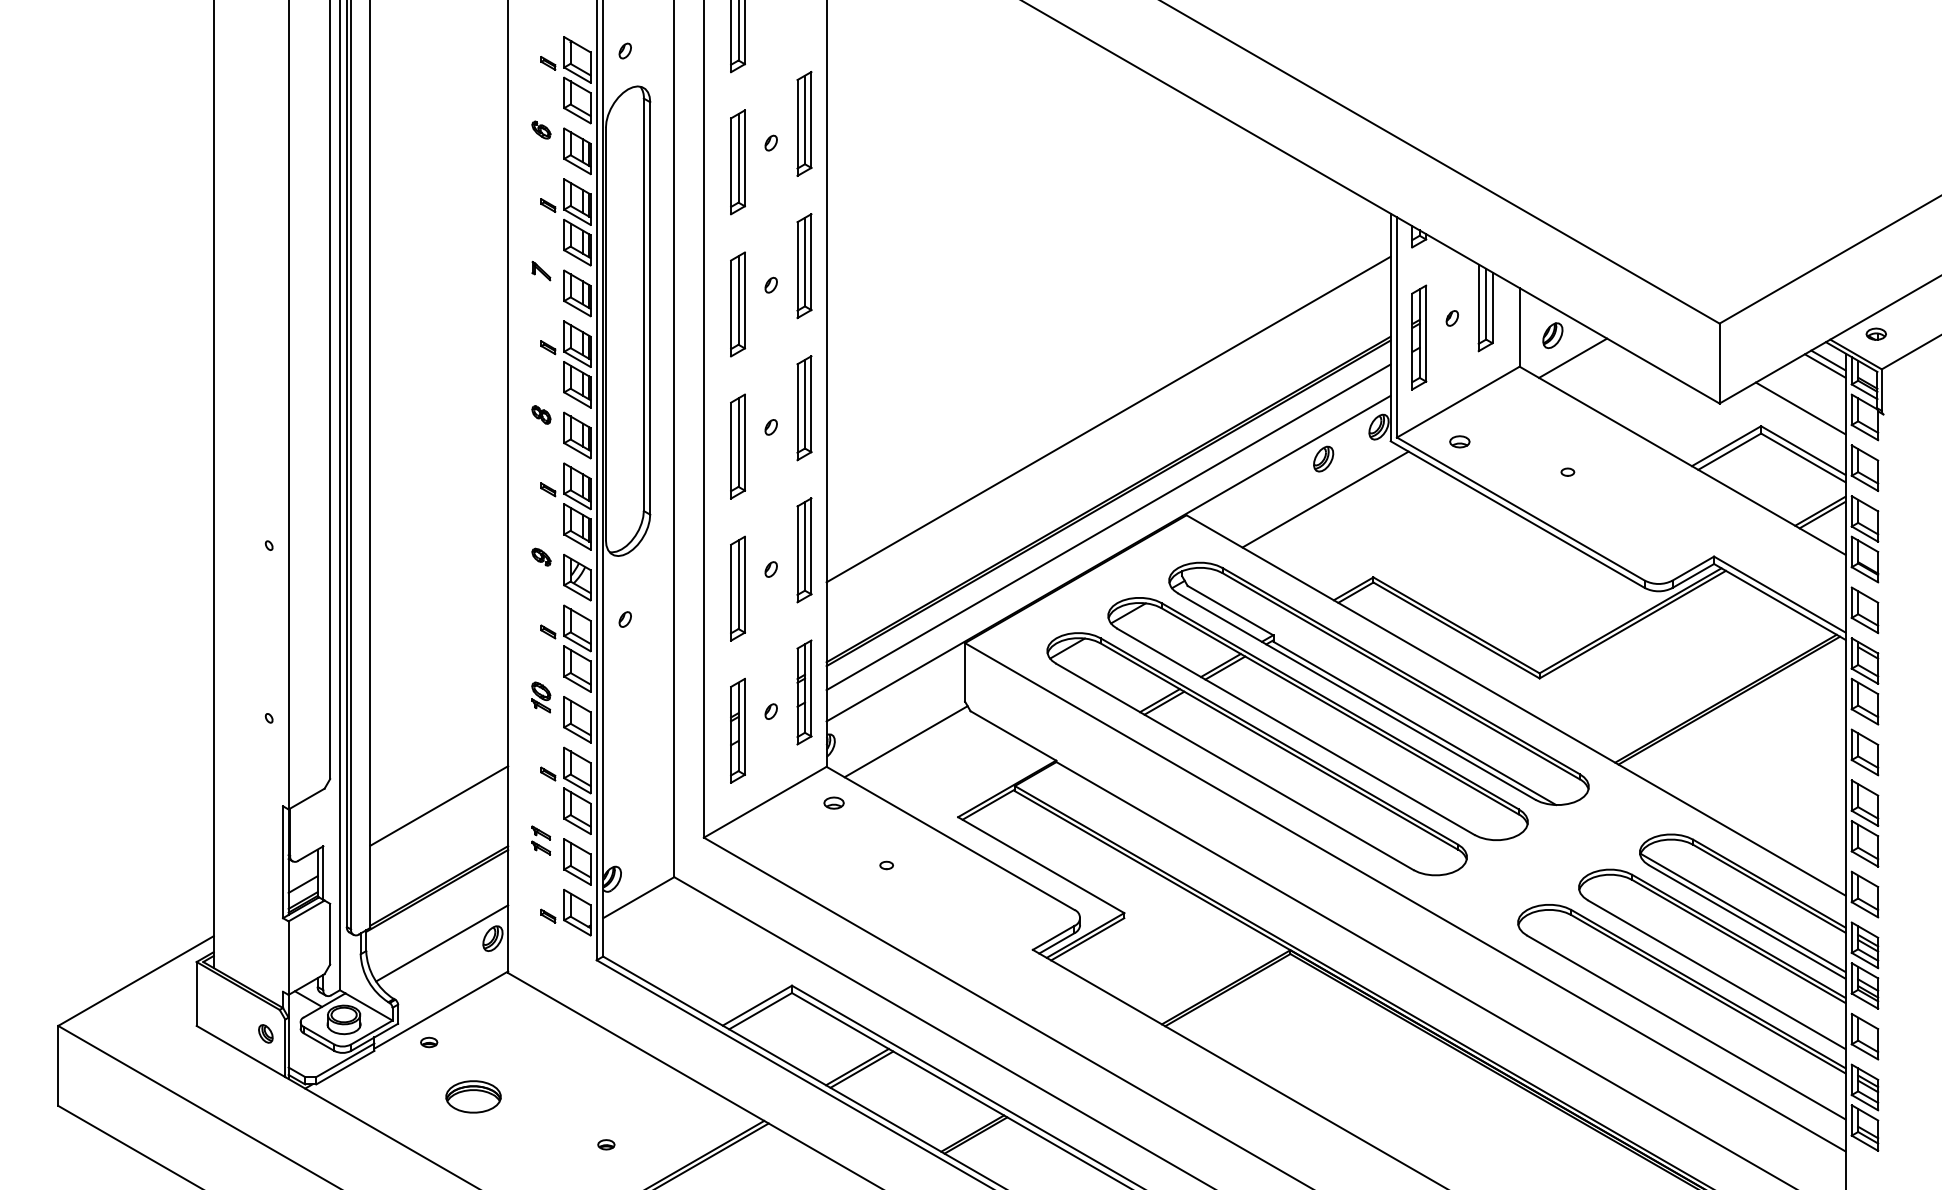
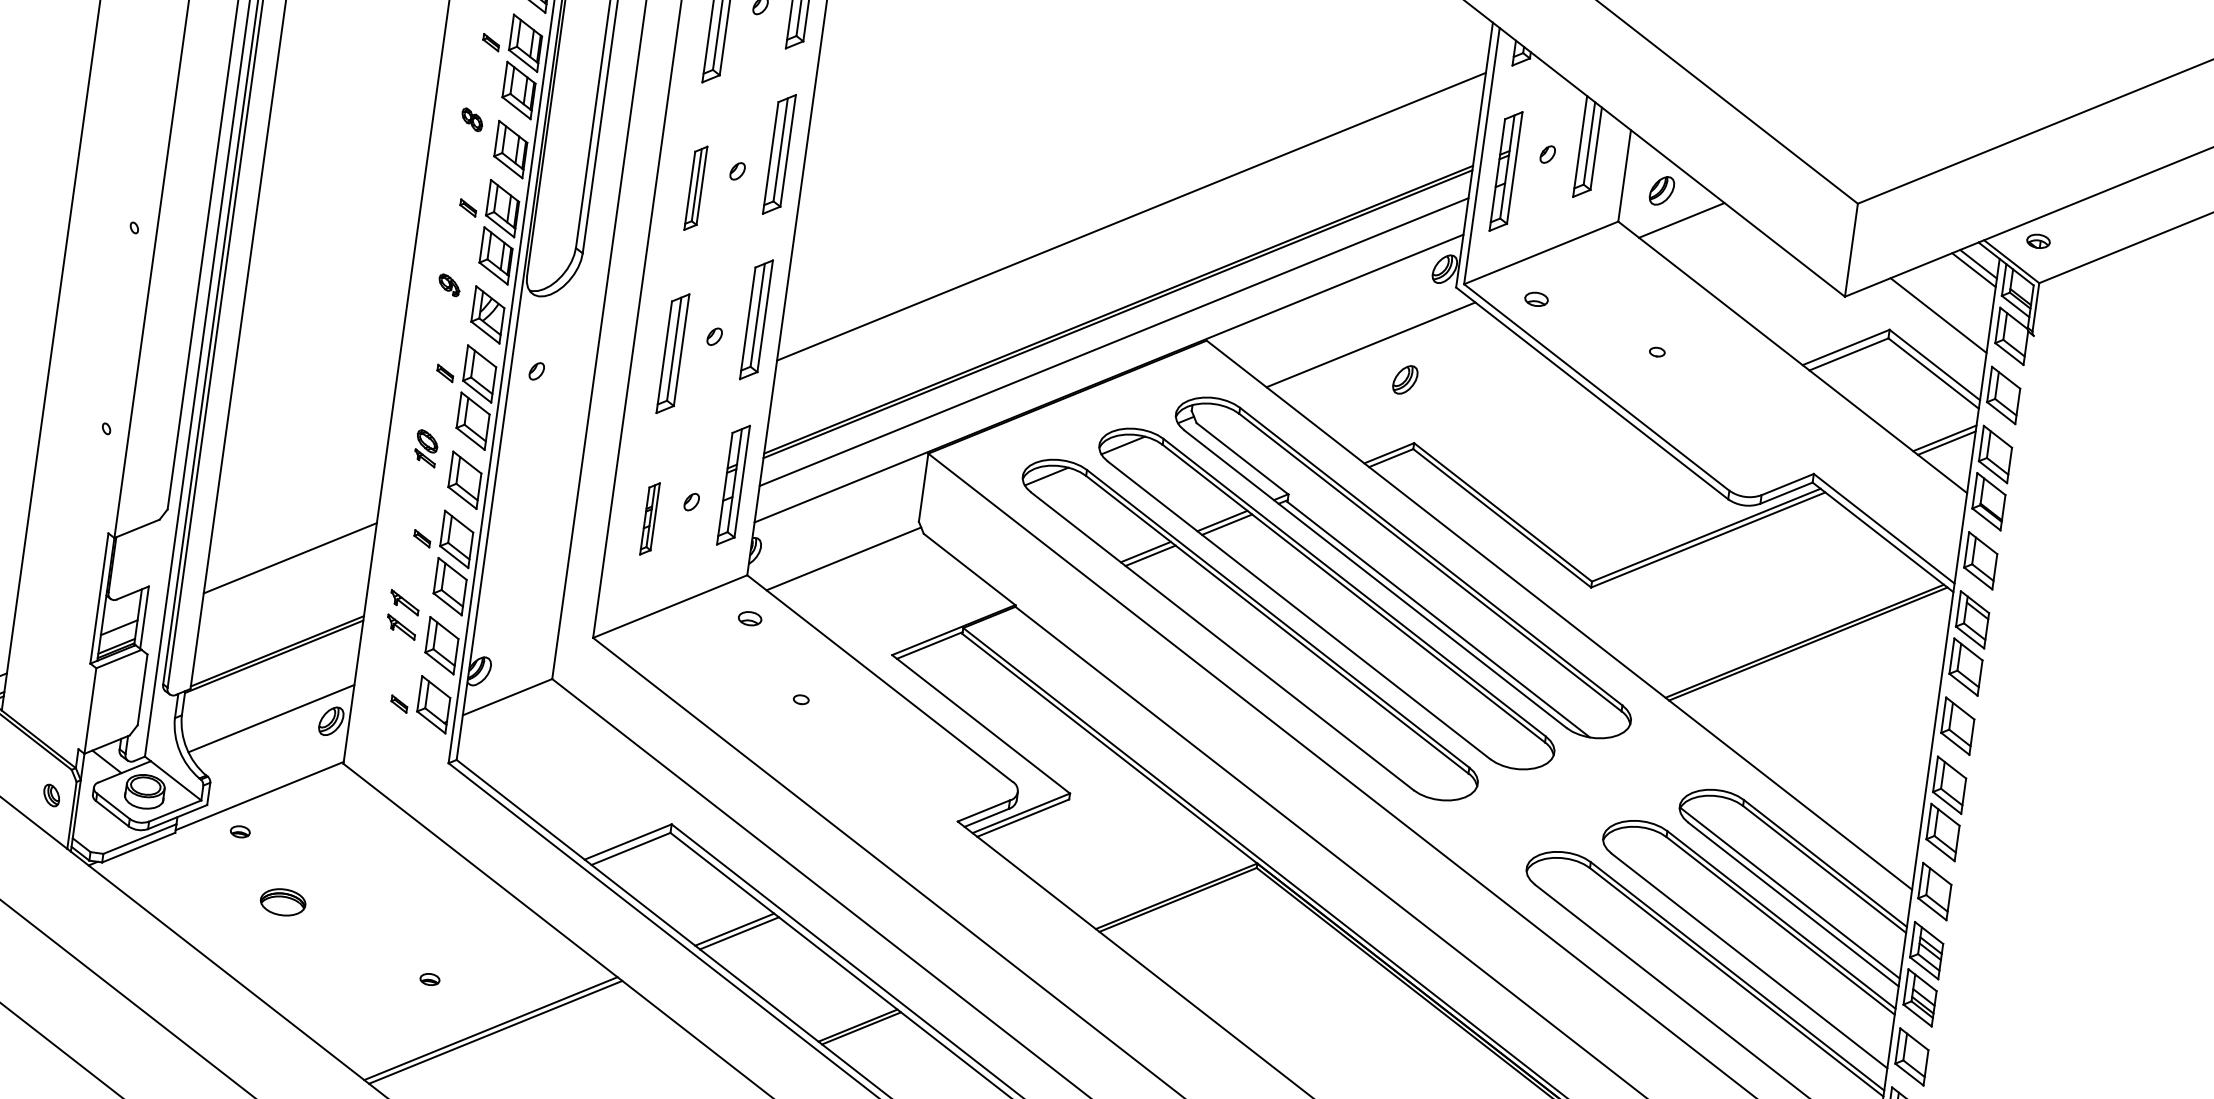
part: (737, 446) -> (695, 188), size x0.7
part: (1323, 458) -> (1405, 379), moved
part: (737, 730) -> (649, 518), size x0.6
part: (541, 840) -> (403, 614), size x1.4
part: (473, 1096) -> (283, 901), size x0.7

